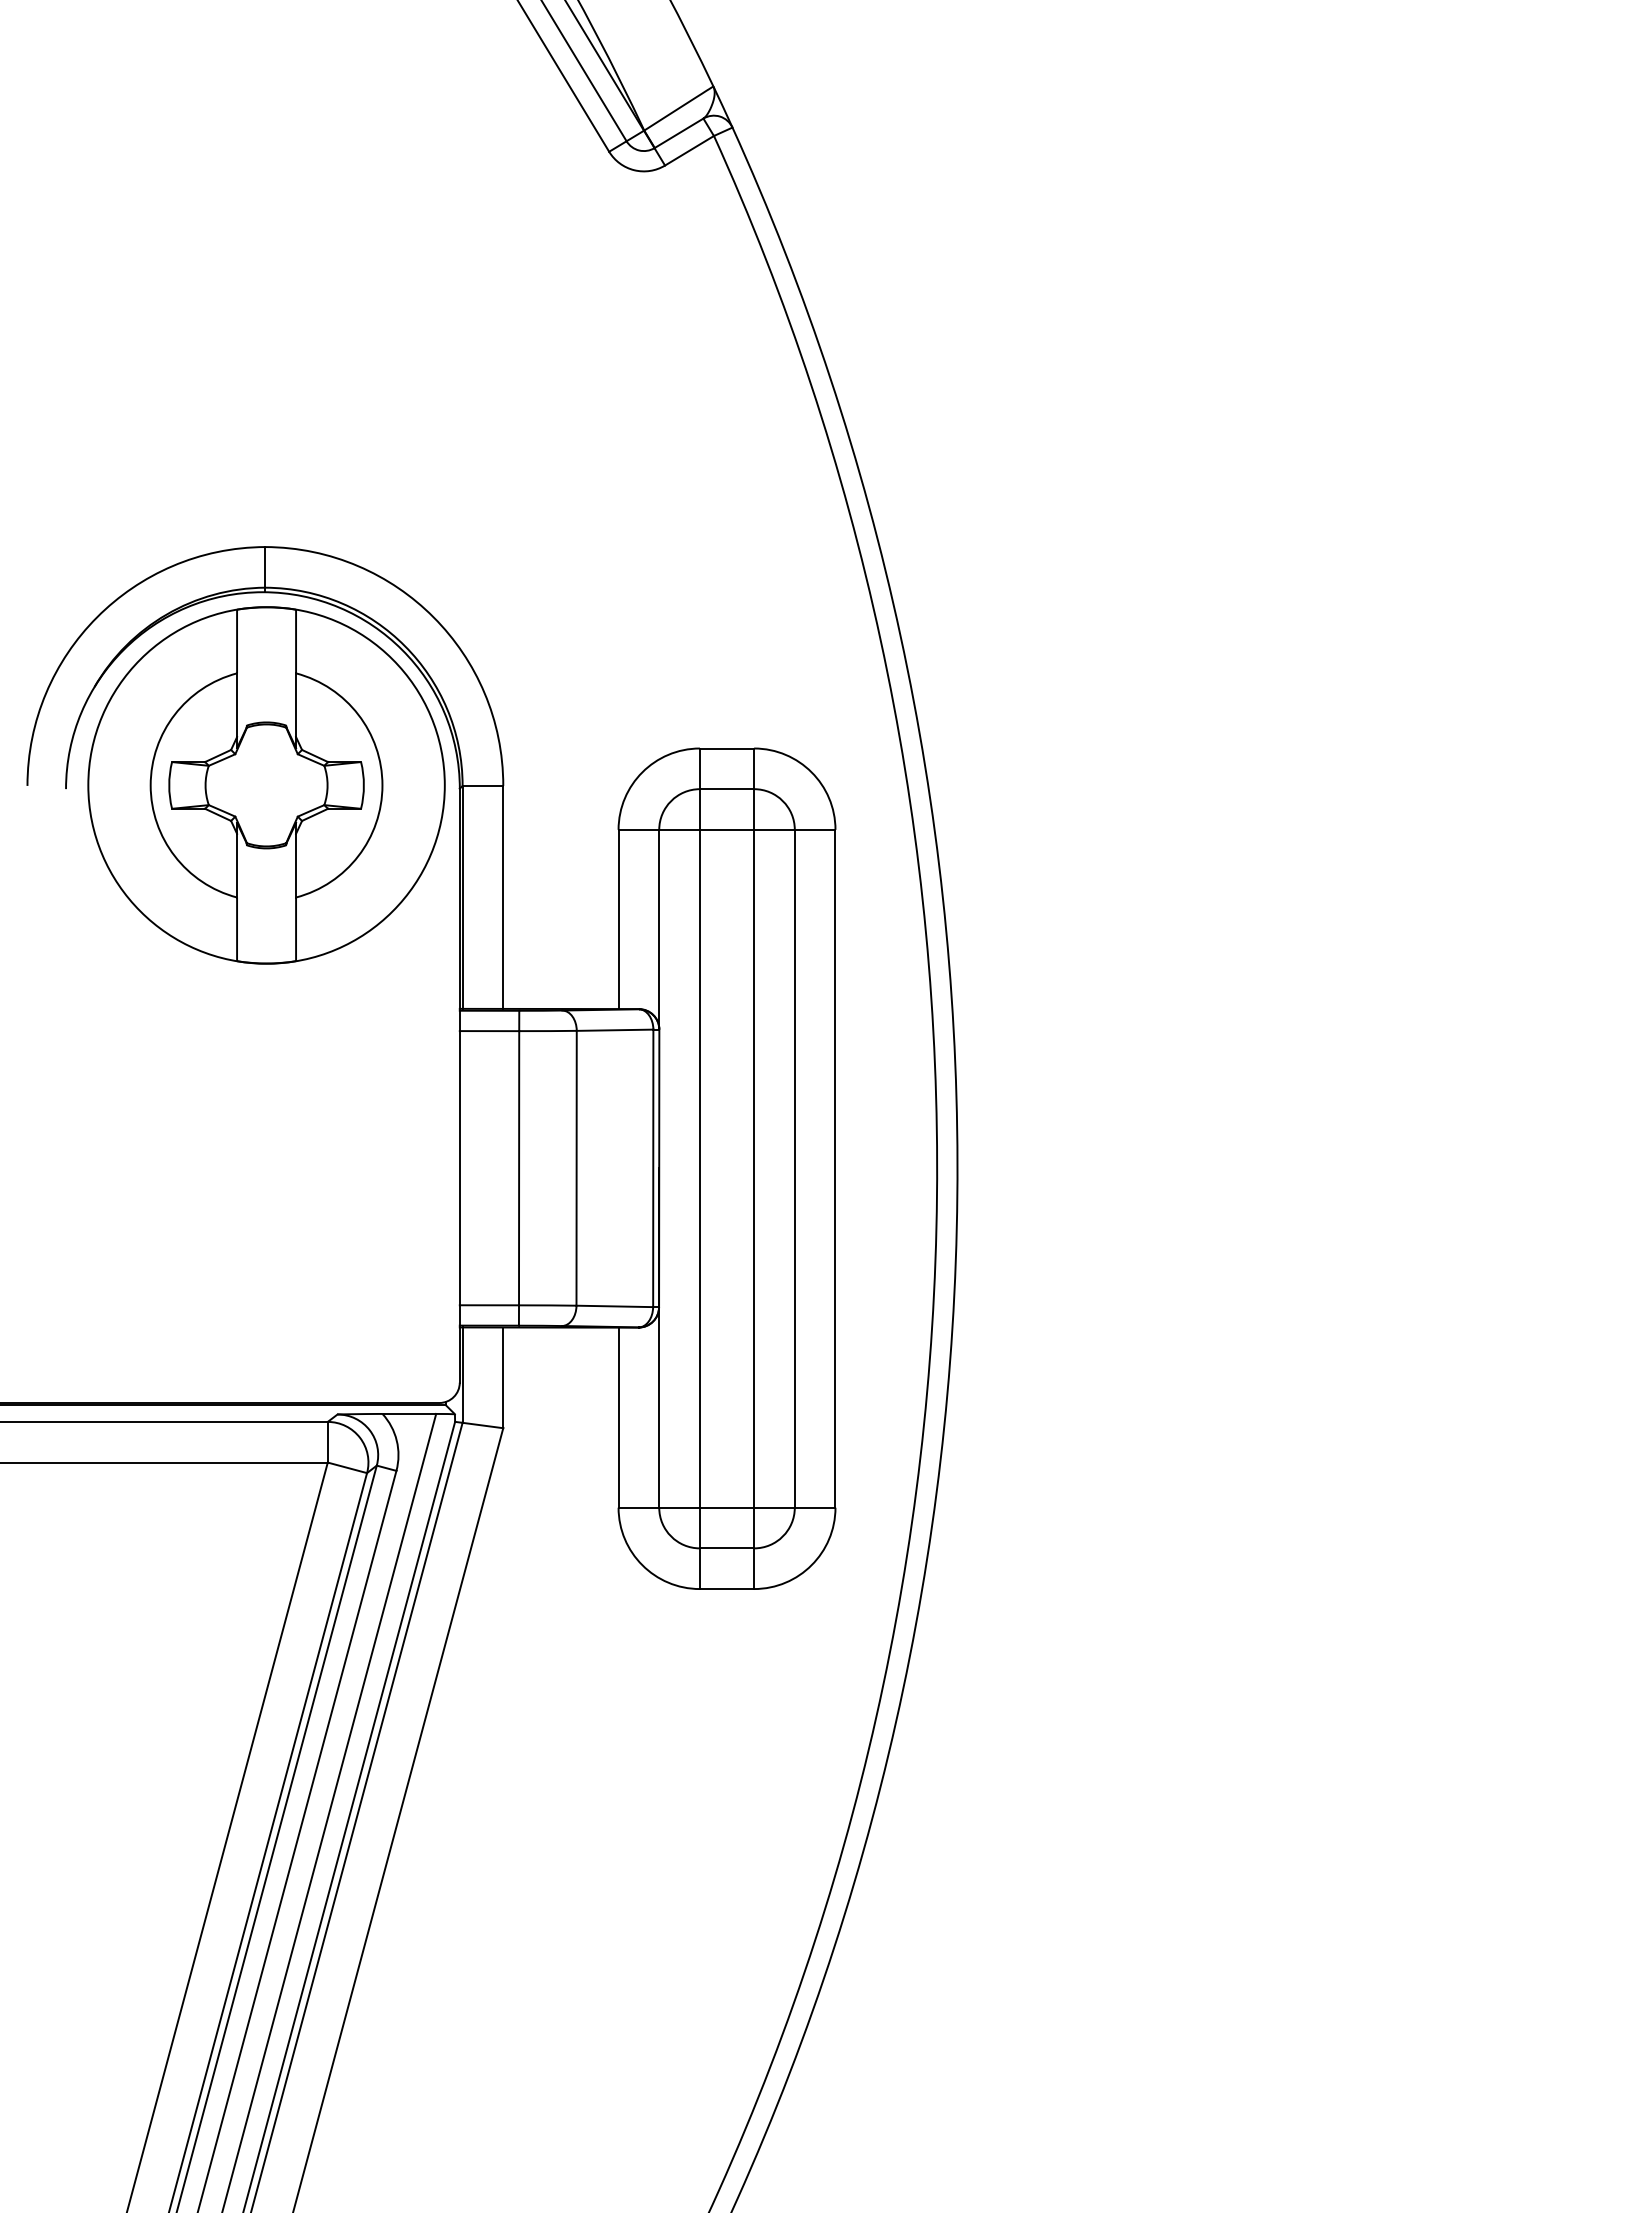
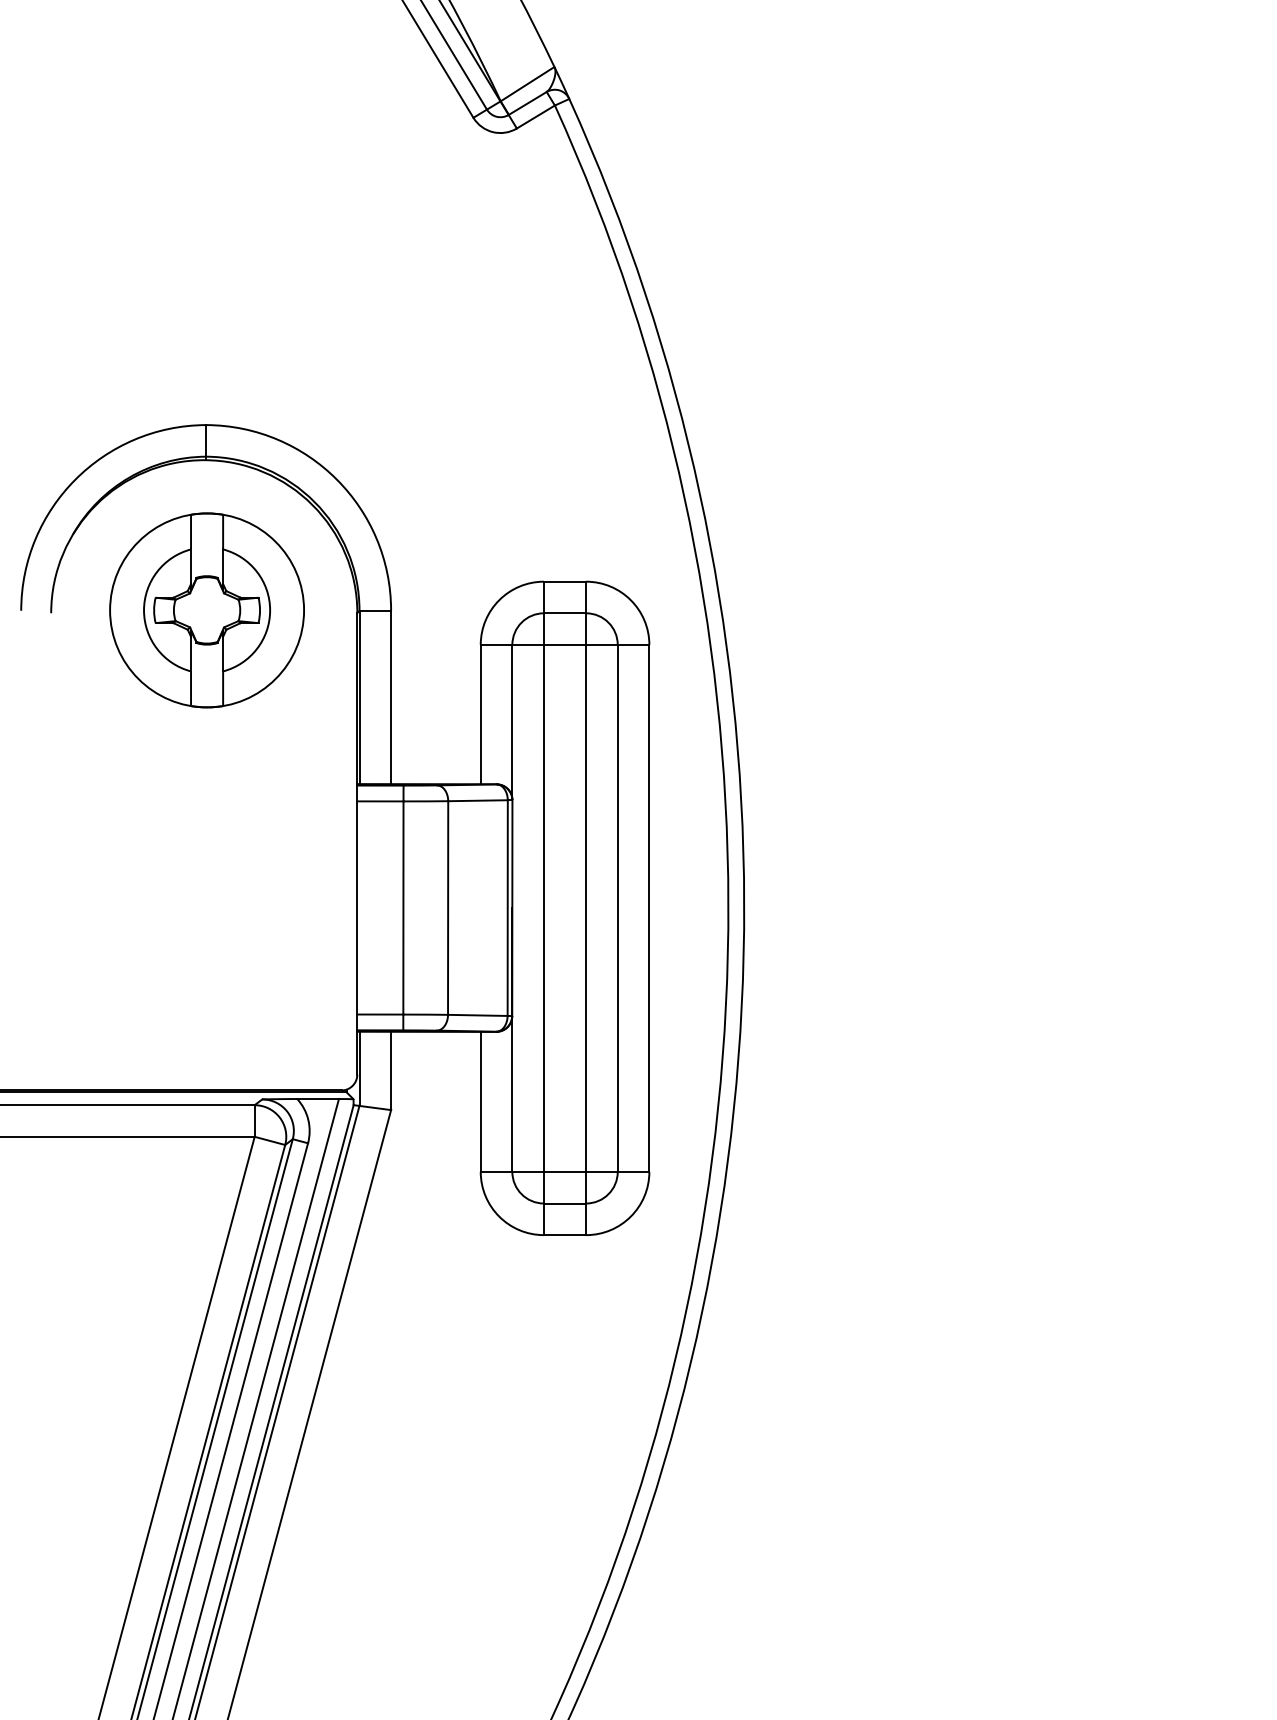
part: (266, 785) -> (207, 610), size x0.7

